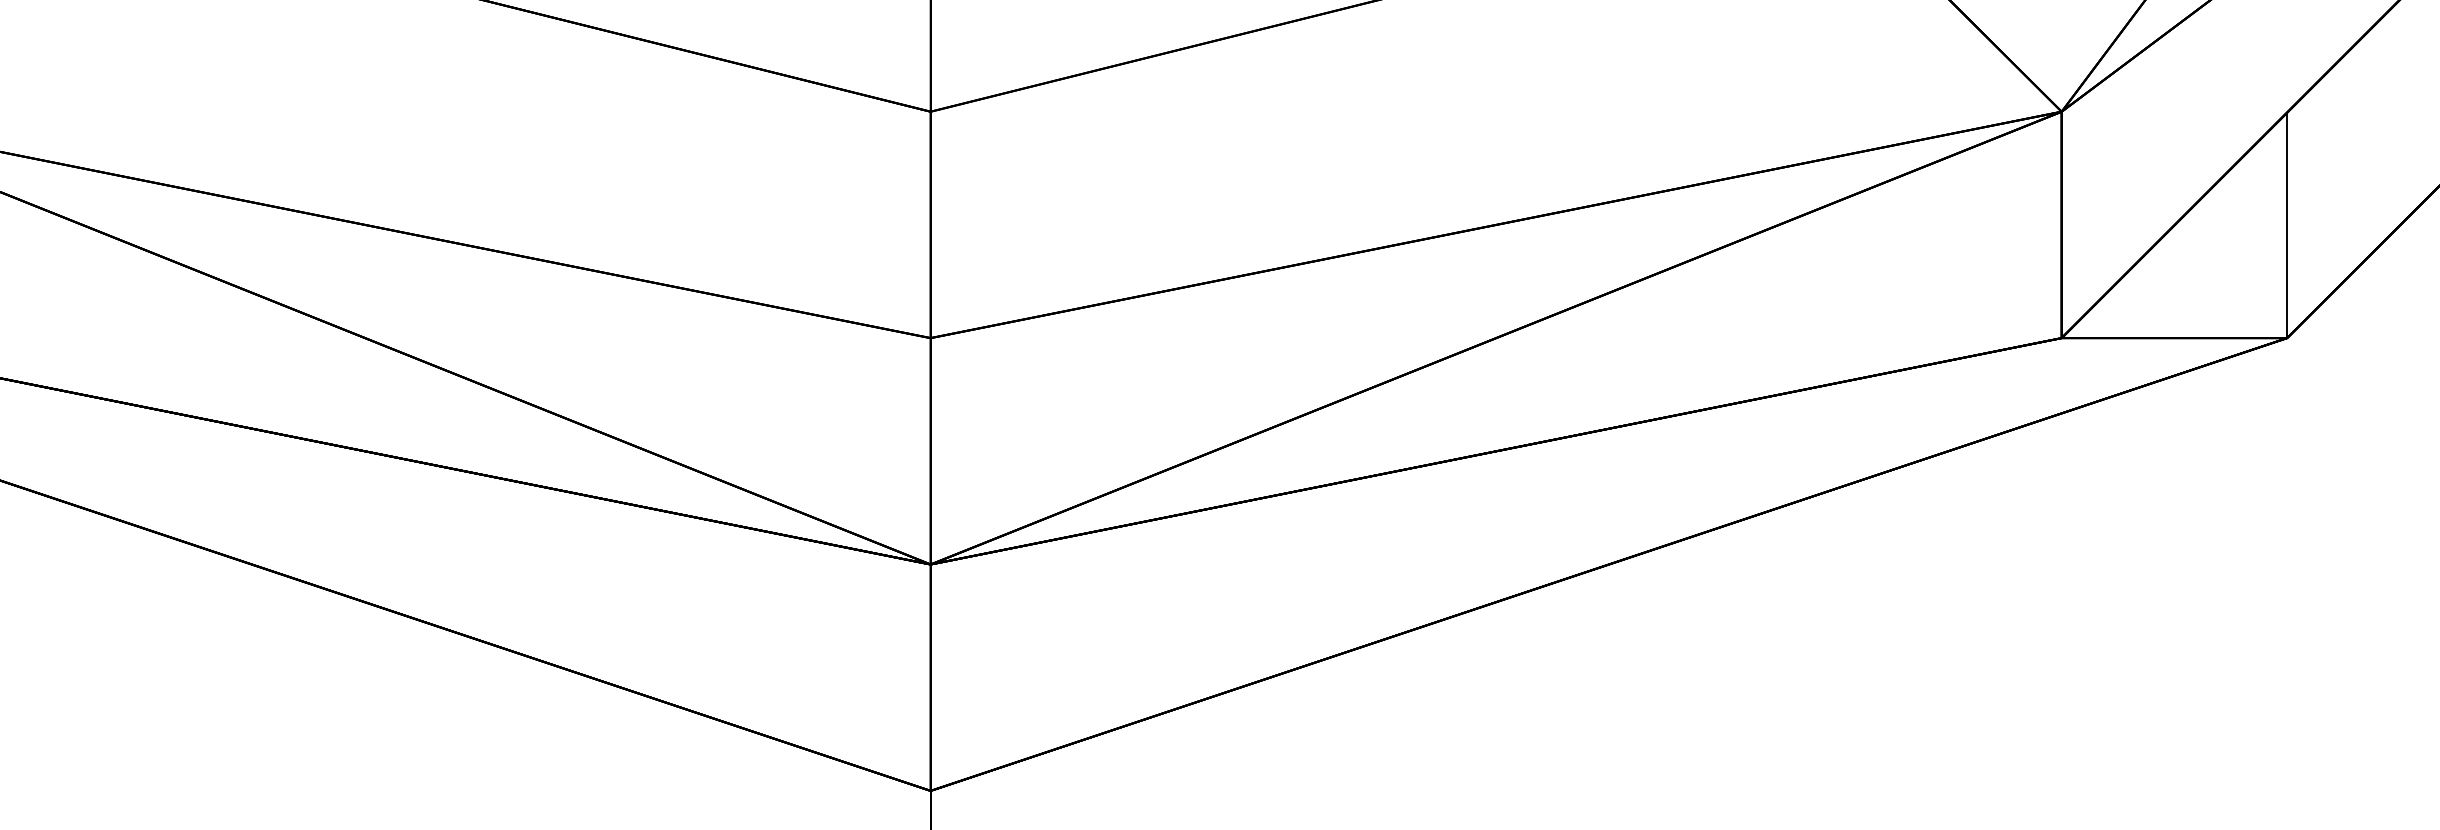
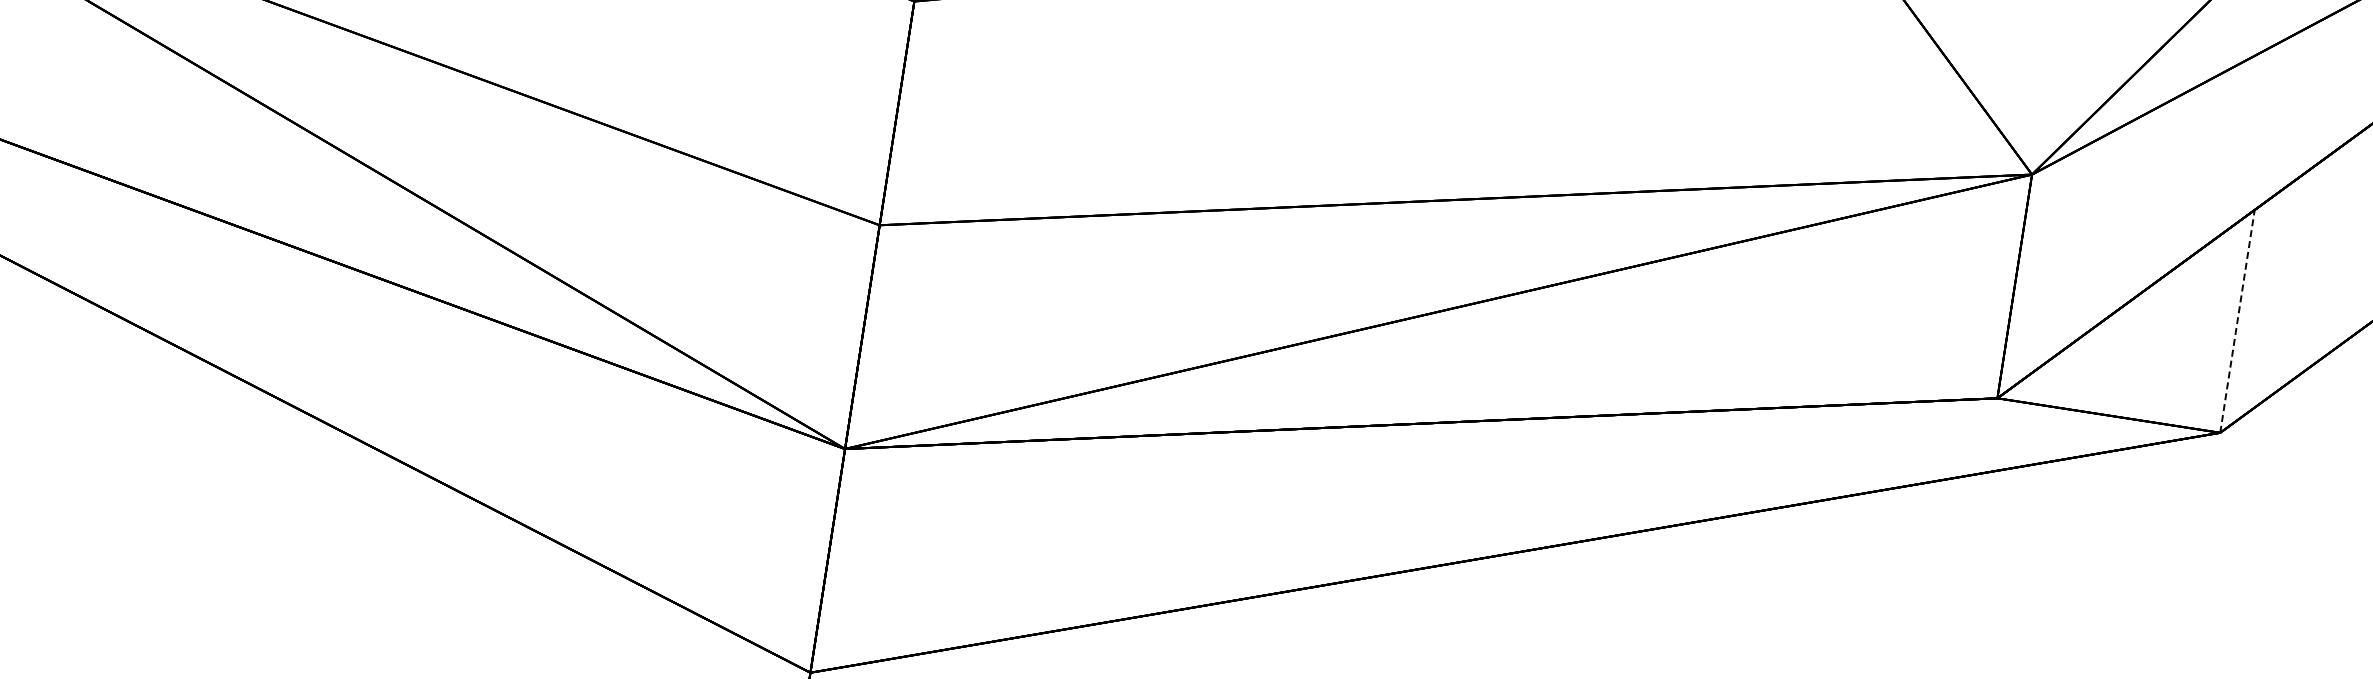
line: (2287, 224) -> (2237, 320), solid -> dashed

